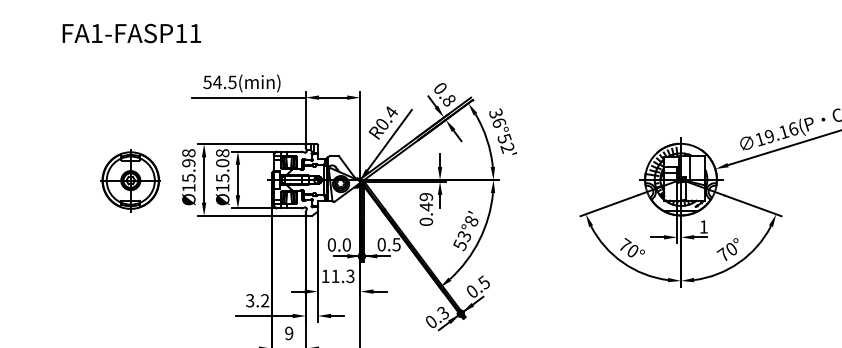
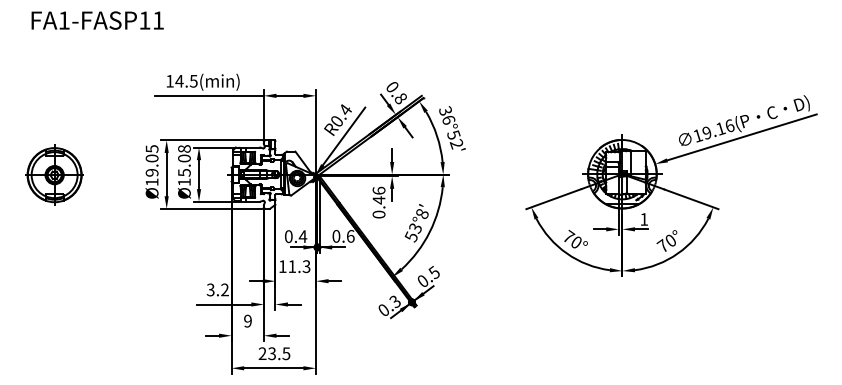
text: (131, 33) -> (97, 20), moved
text: (207, 82) -> (169, 81), 54.5(min) -> 14.5(min)
text: (188, 165) -> (151, 160), Ø15.98 -> Ø19.05
part: (130, 179) -> (54, 174), moved
text: (425, 196) -> (378, 190), 0.49 -> 0.46
text: (346, 244) -> (302, 236), 0.0 -> 0.4
text: (396, 244) -> (350, 236), 0.5 -> 0.6

